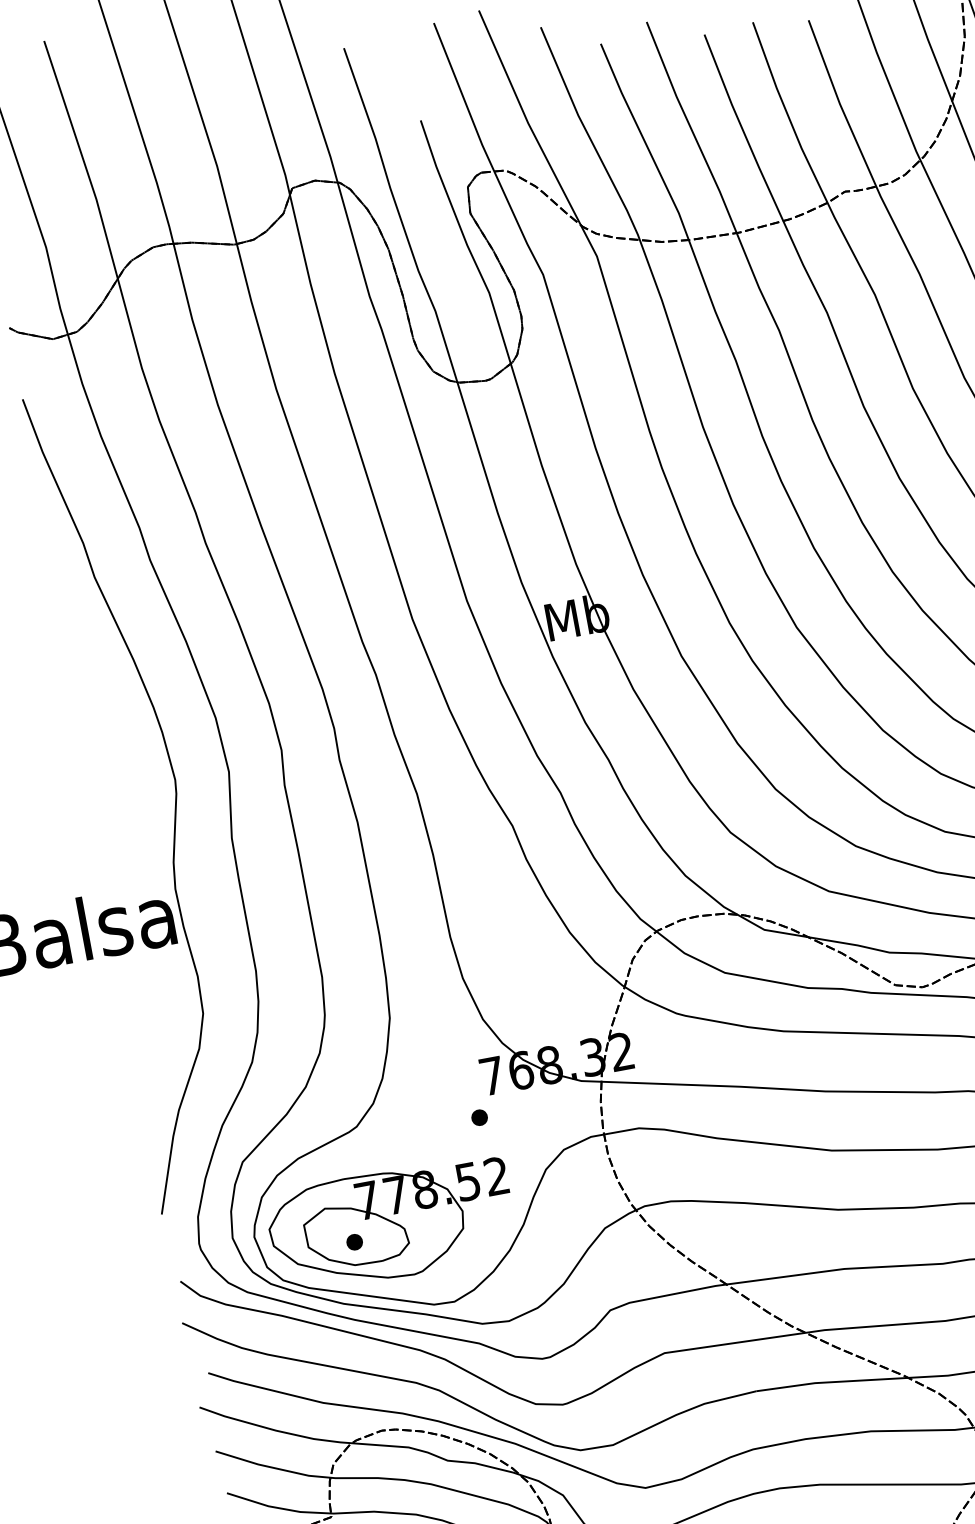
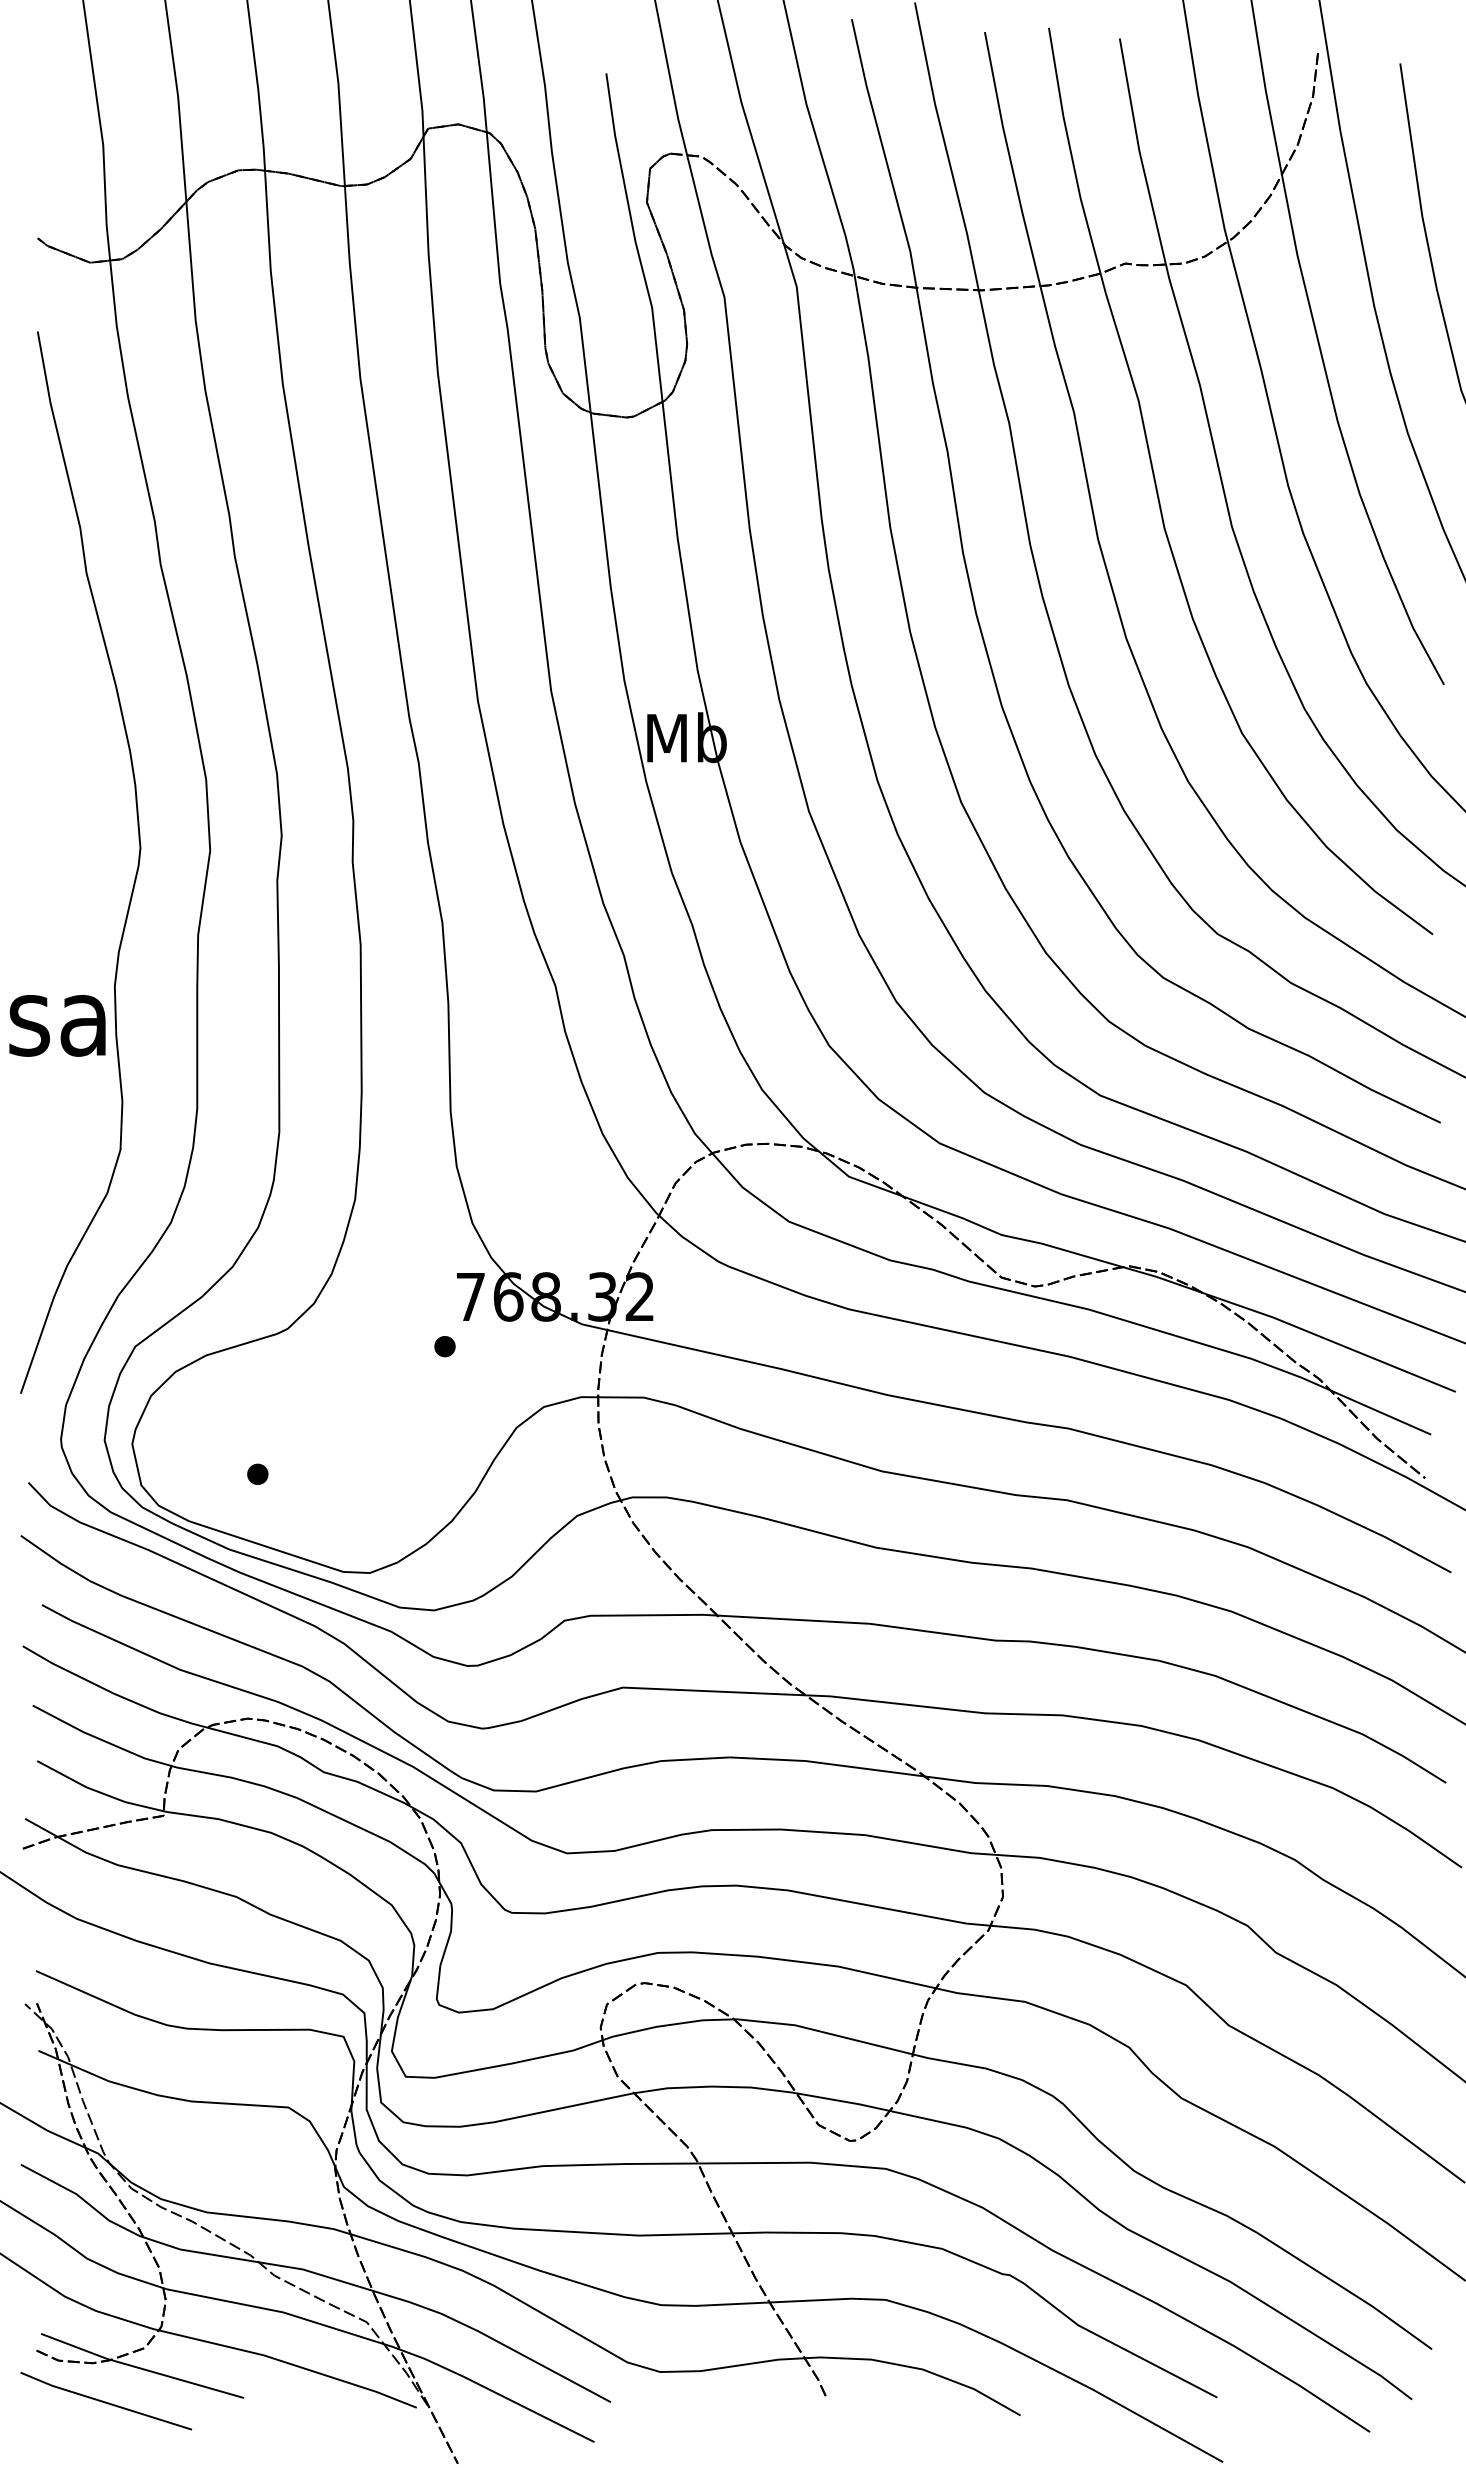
part: (391, 1224) -> (308, 1460), removed

